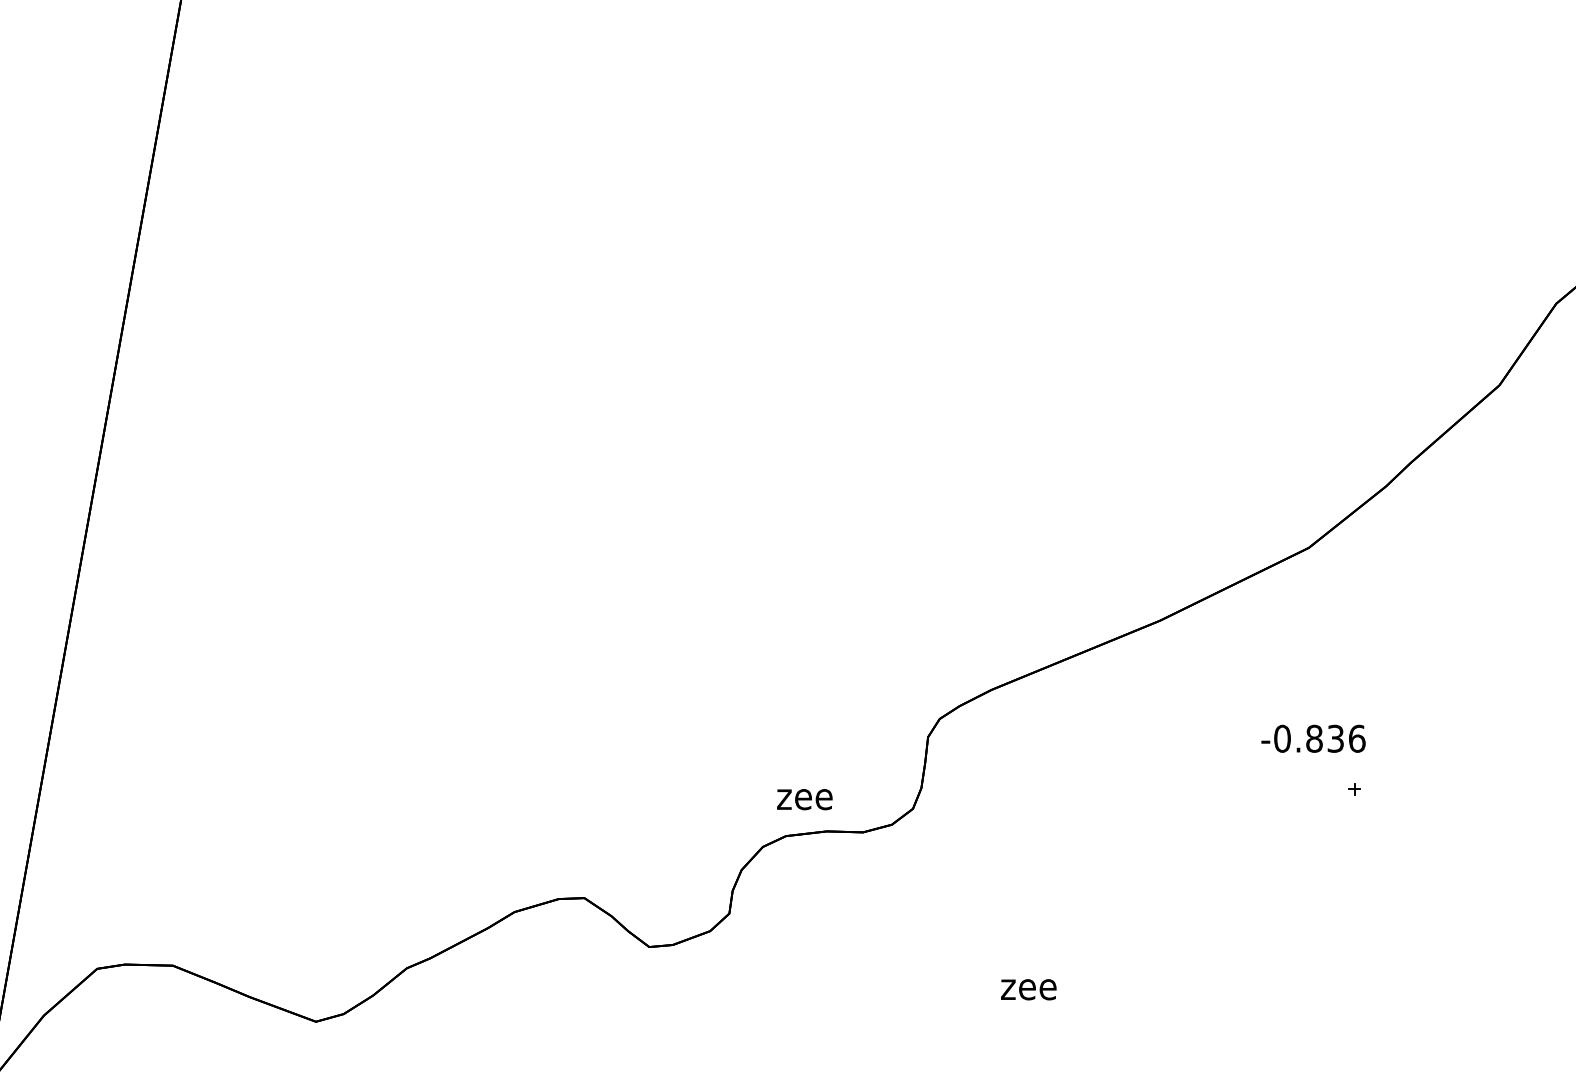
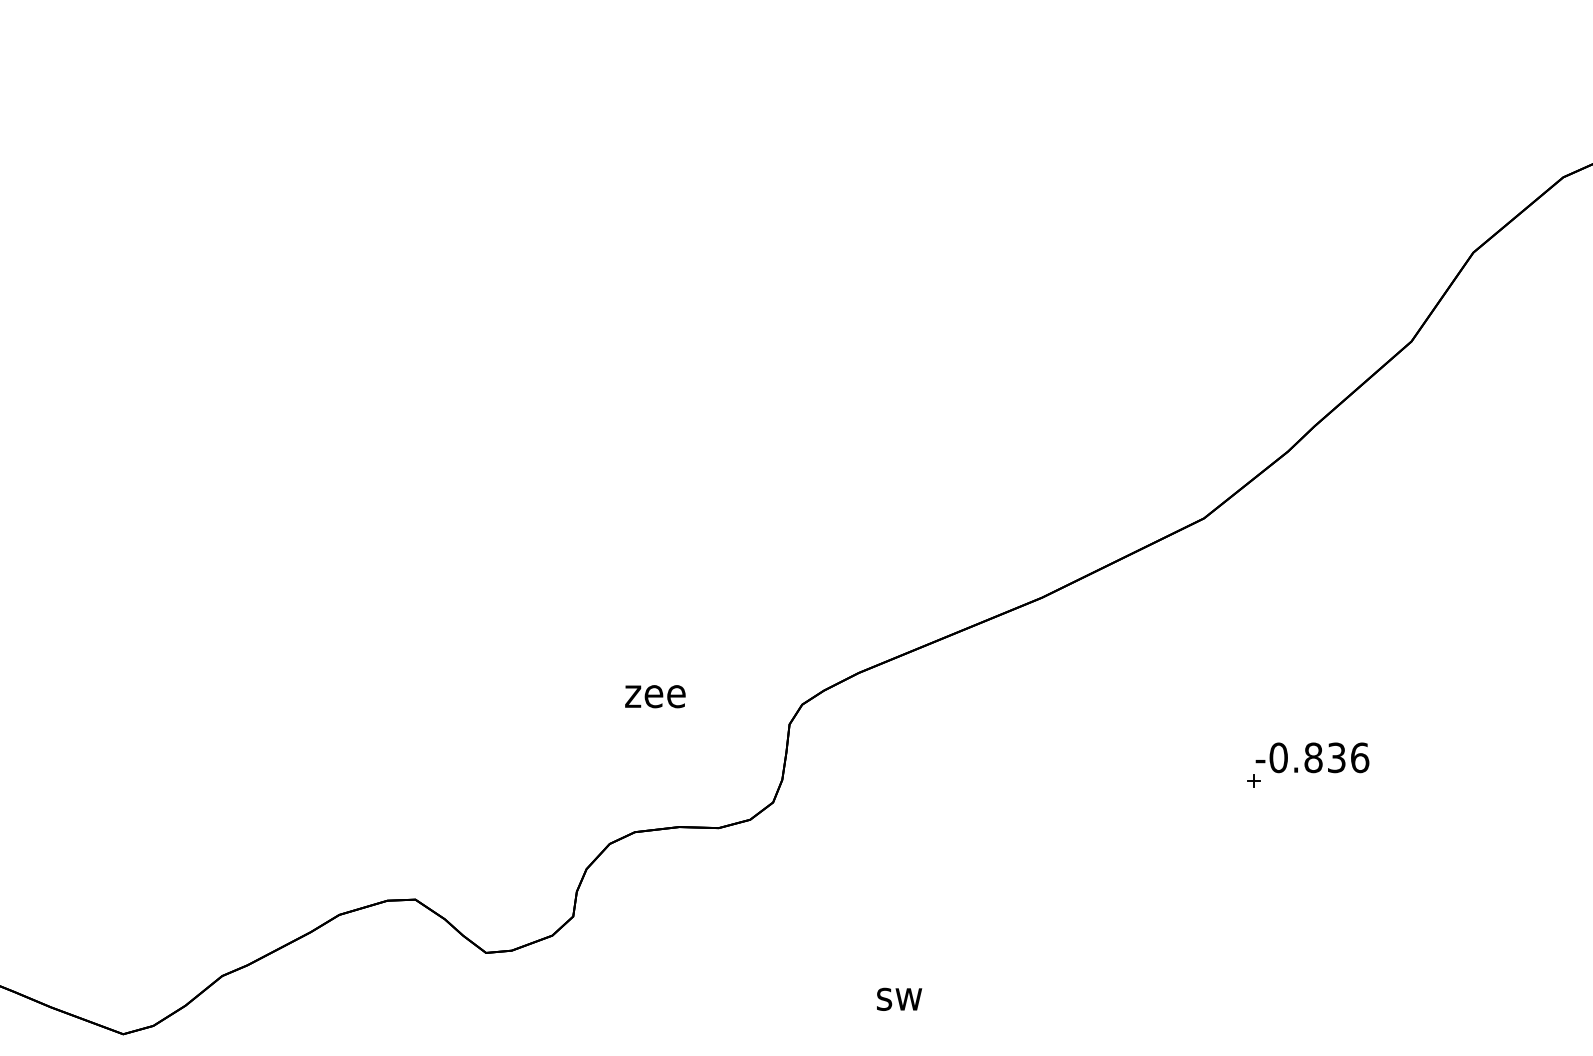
text: (1313, 738) -> (1312, 757), moved
text: (804, 799) -> (655, 696), moved
text: (1028, 989) -> (898, 999), zee -> sw

